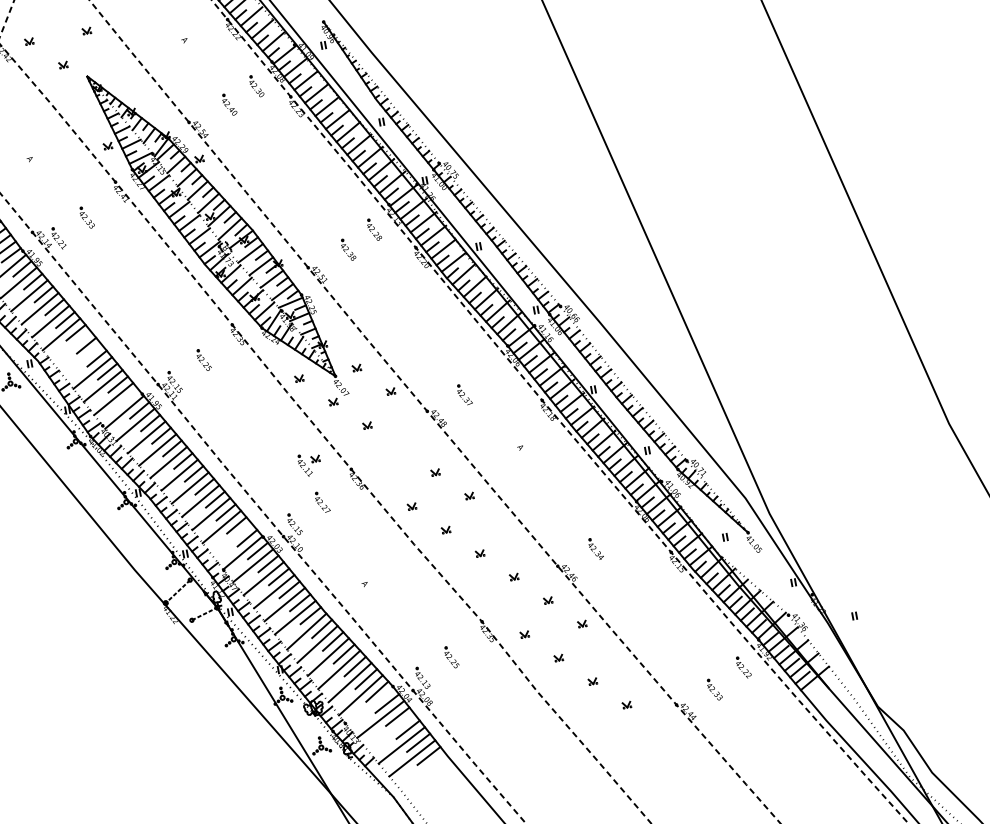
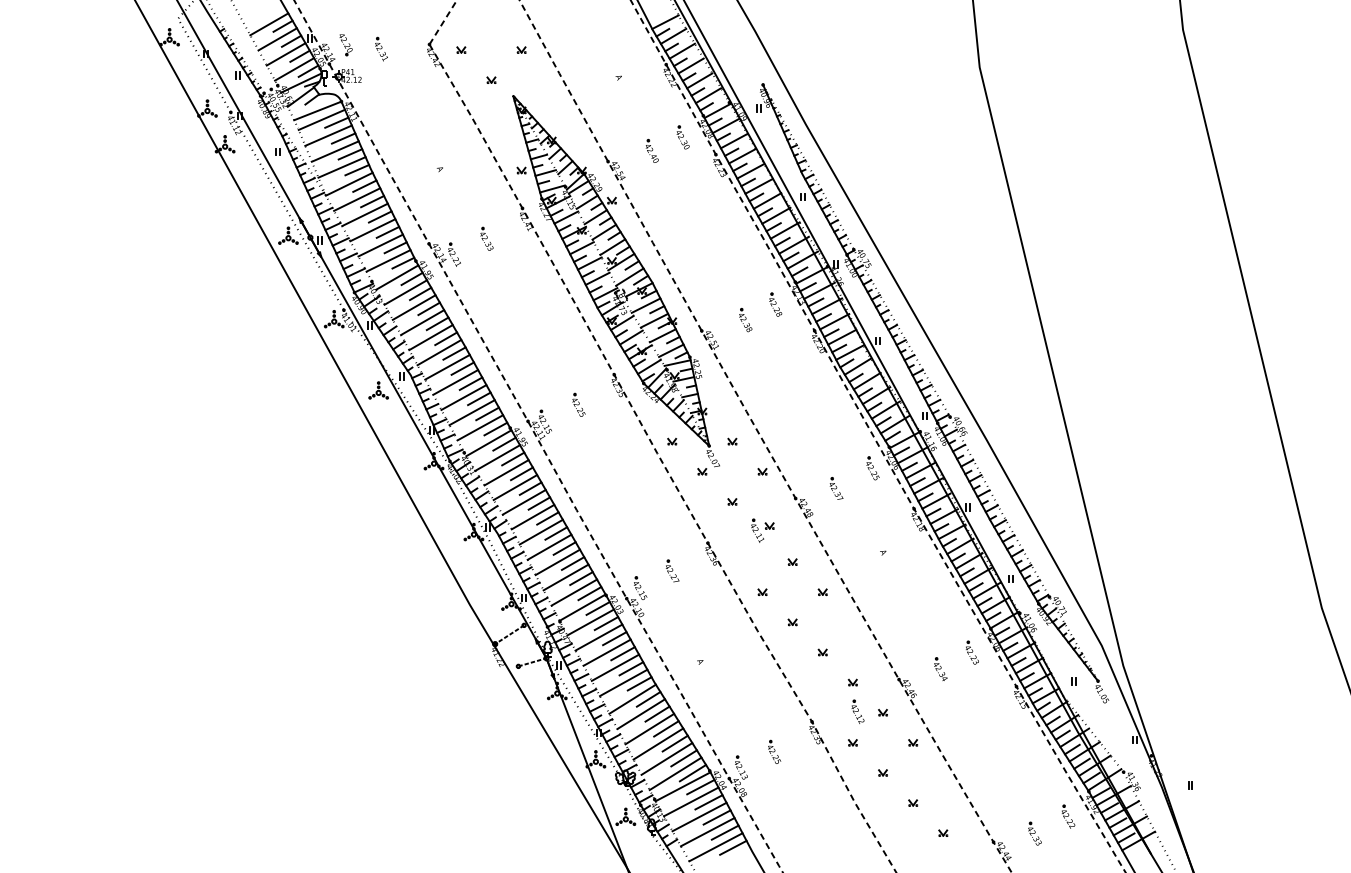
line: (71, 346) -> (447, 366), added
line: (82, 360) -> (455, 382), added
part: (495, 369) -> (872, 468), added
line: (128, 397) -> (495, 428), added
part: (309, 464) -> (762, 530), moved
part: (623, 527) -> (972, 652), added
line: (232, 539) -> (574, 592), added
part: (523, 603) -> (857, 711), added
line: (369, 706) -> (682, 786), added
line: (391, 731) -> (699, 816), added

